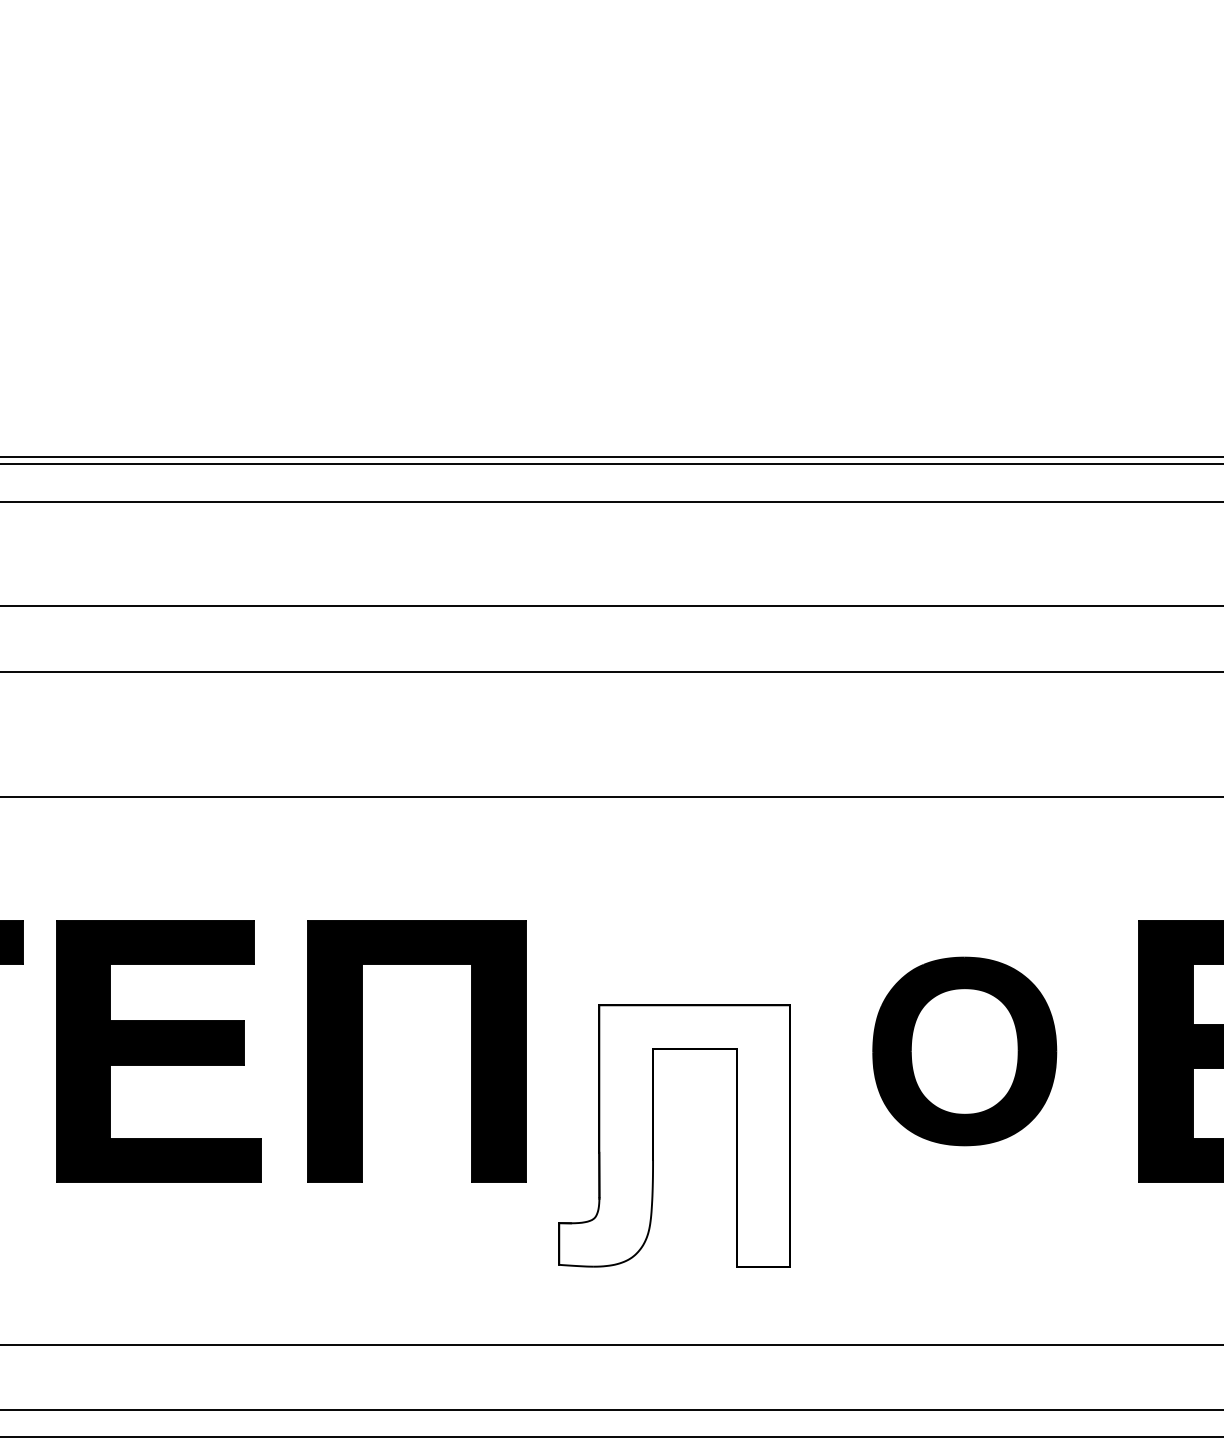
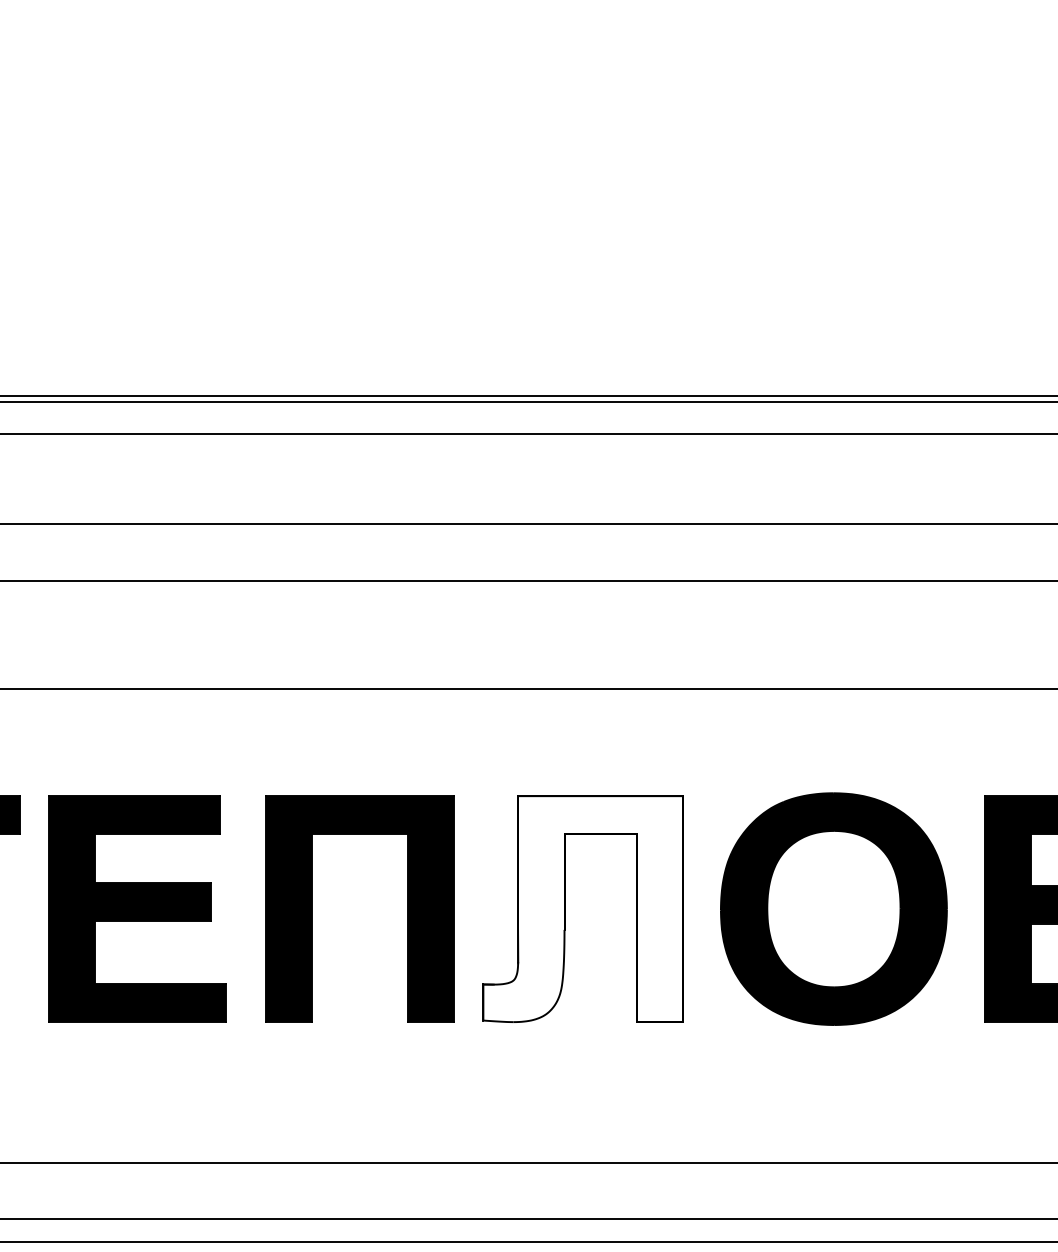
part: (964, 1050) -> (833, 908), size x1.43
part: (654, 1135) -> (565, 908), moved

